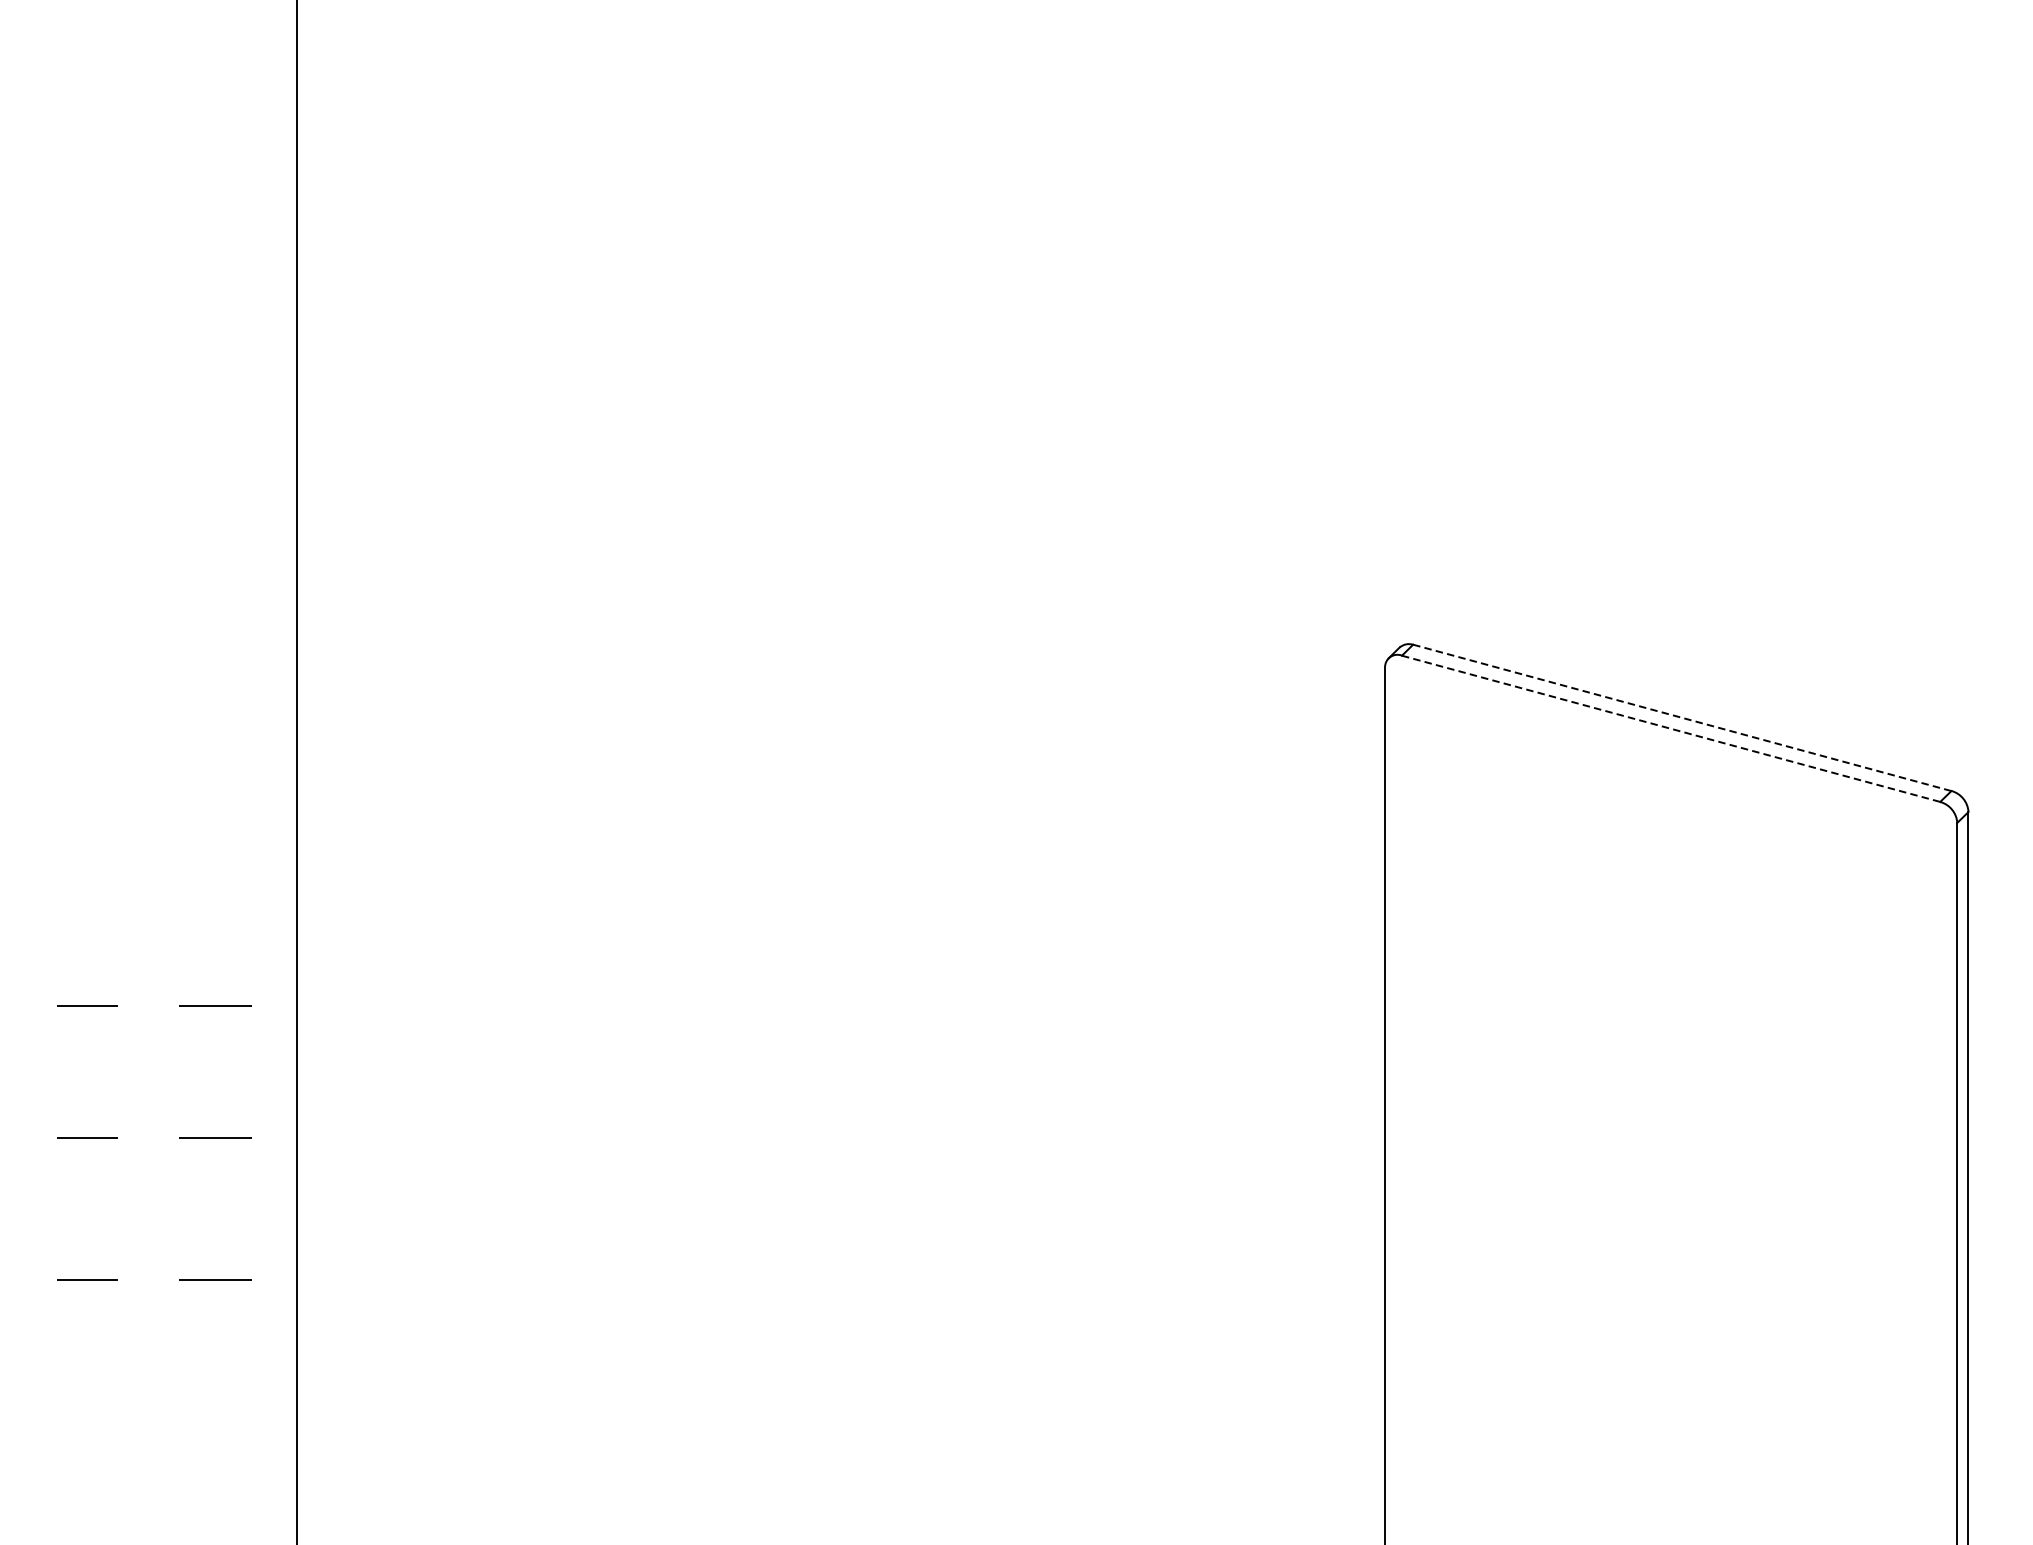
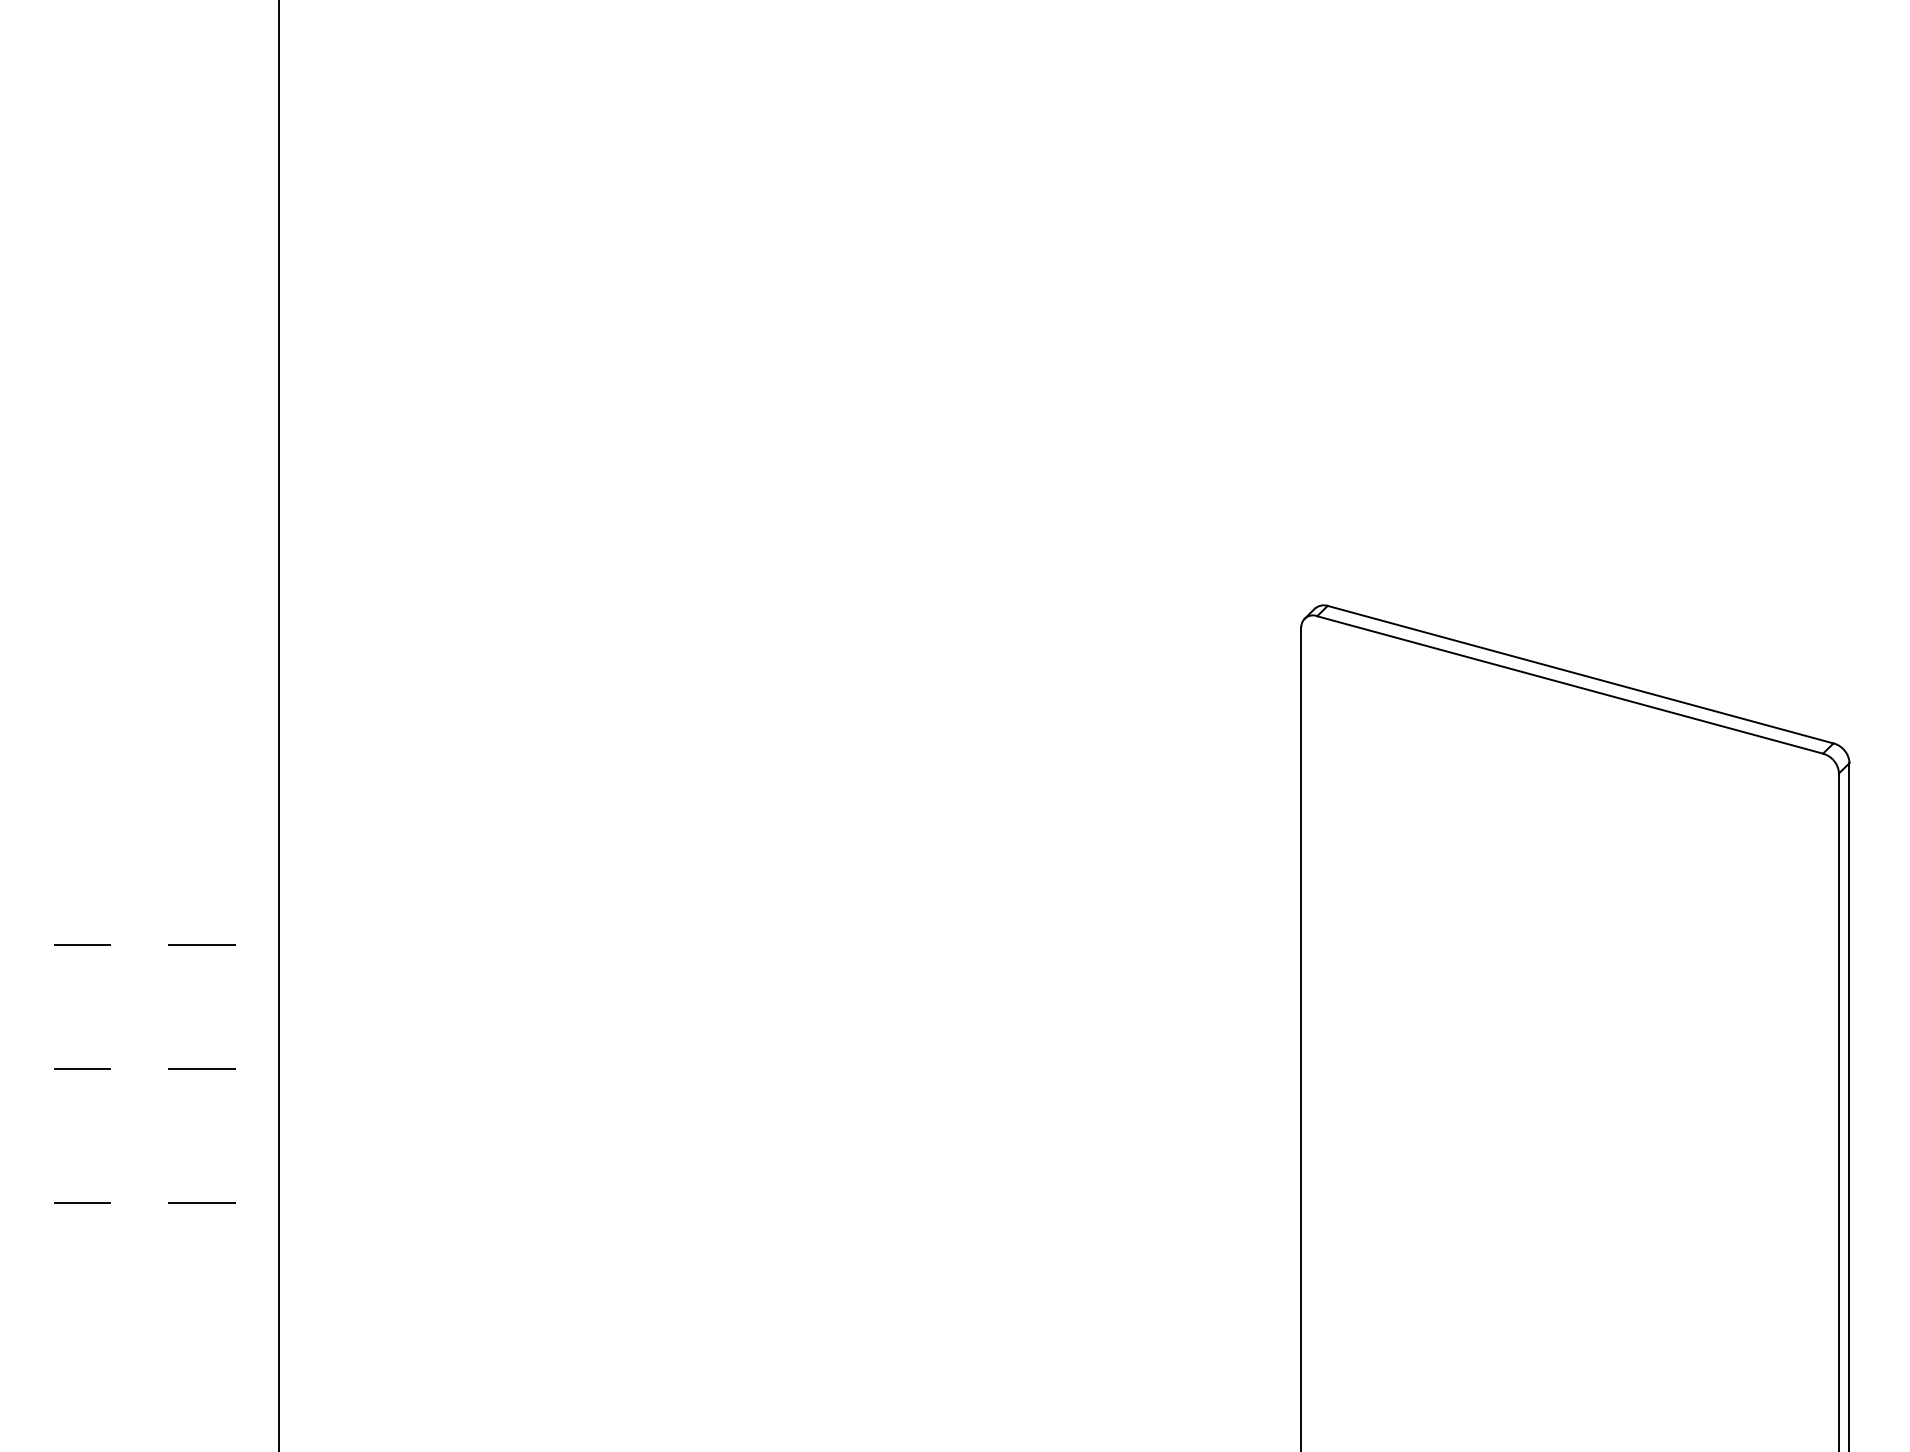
line: (1683, 717) -> (1581, 674), dashed -> solid
line: (1671, 729) -> (1570, 685), dashed -> solid

